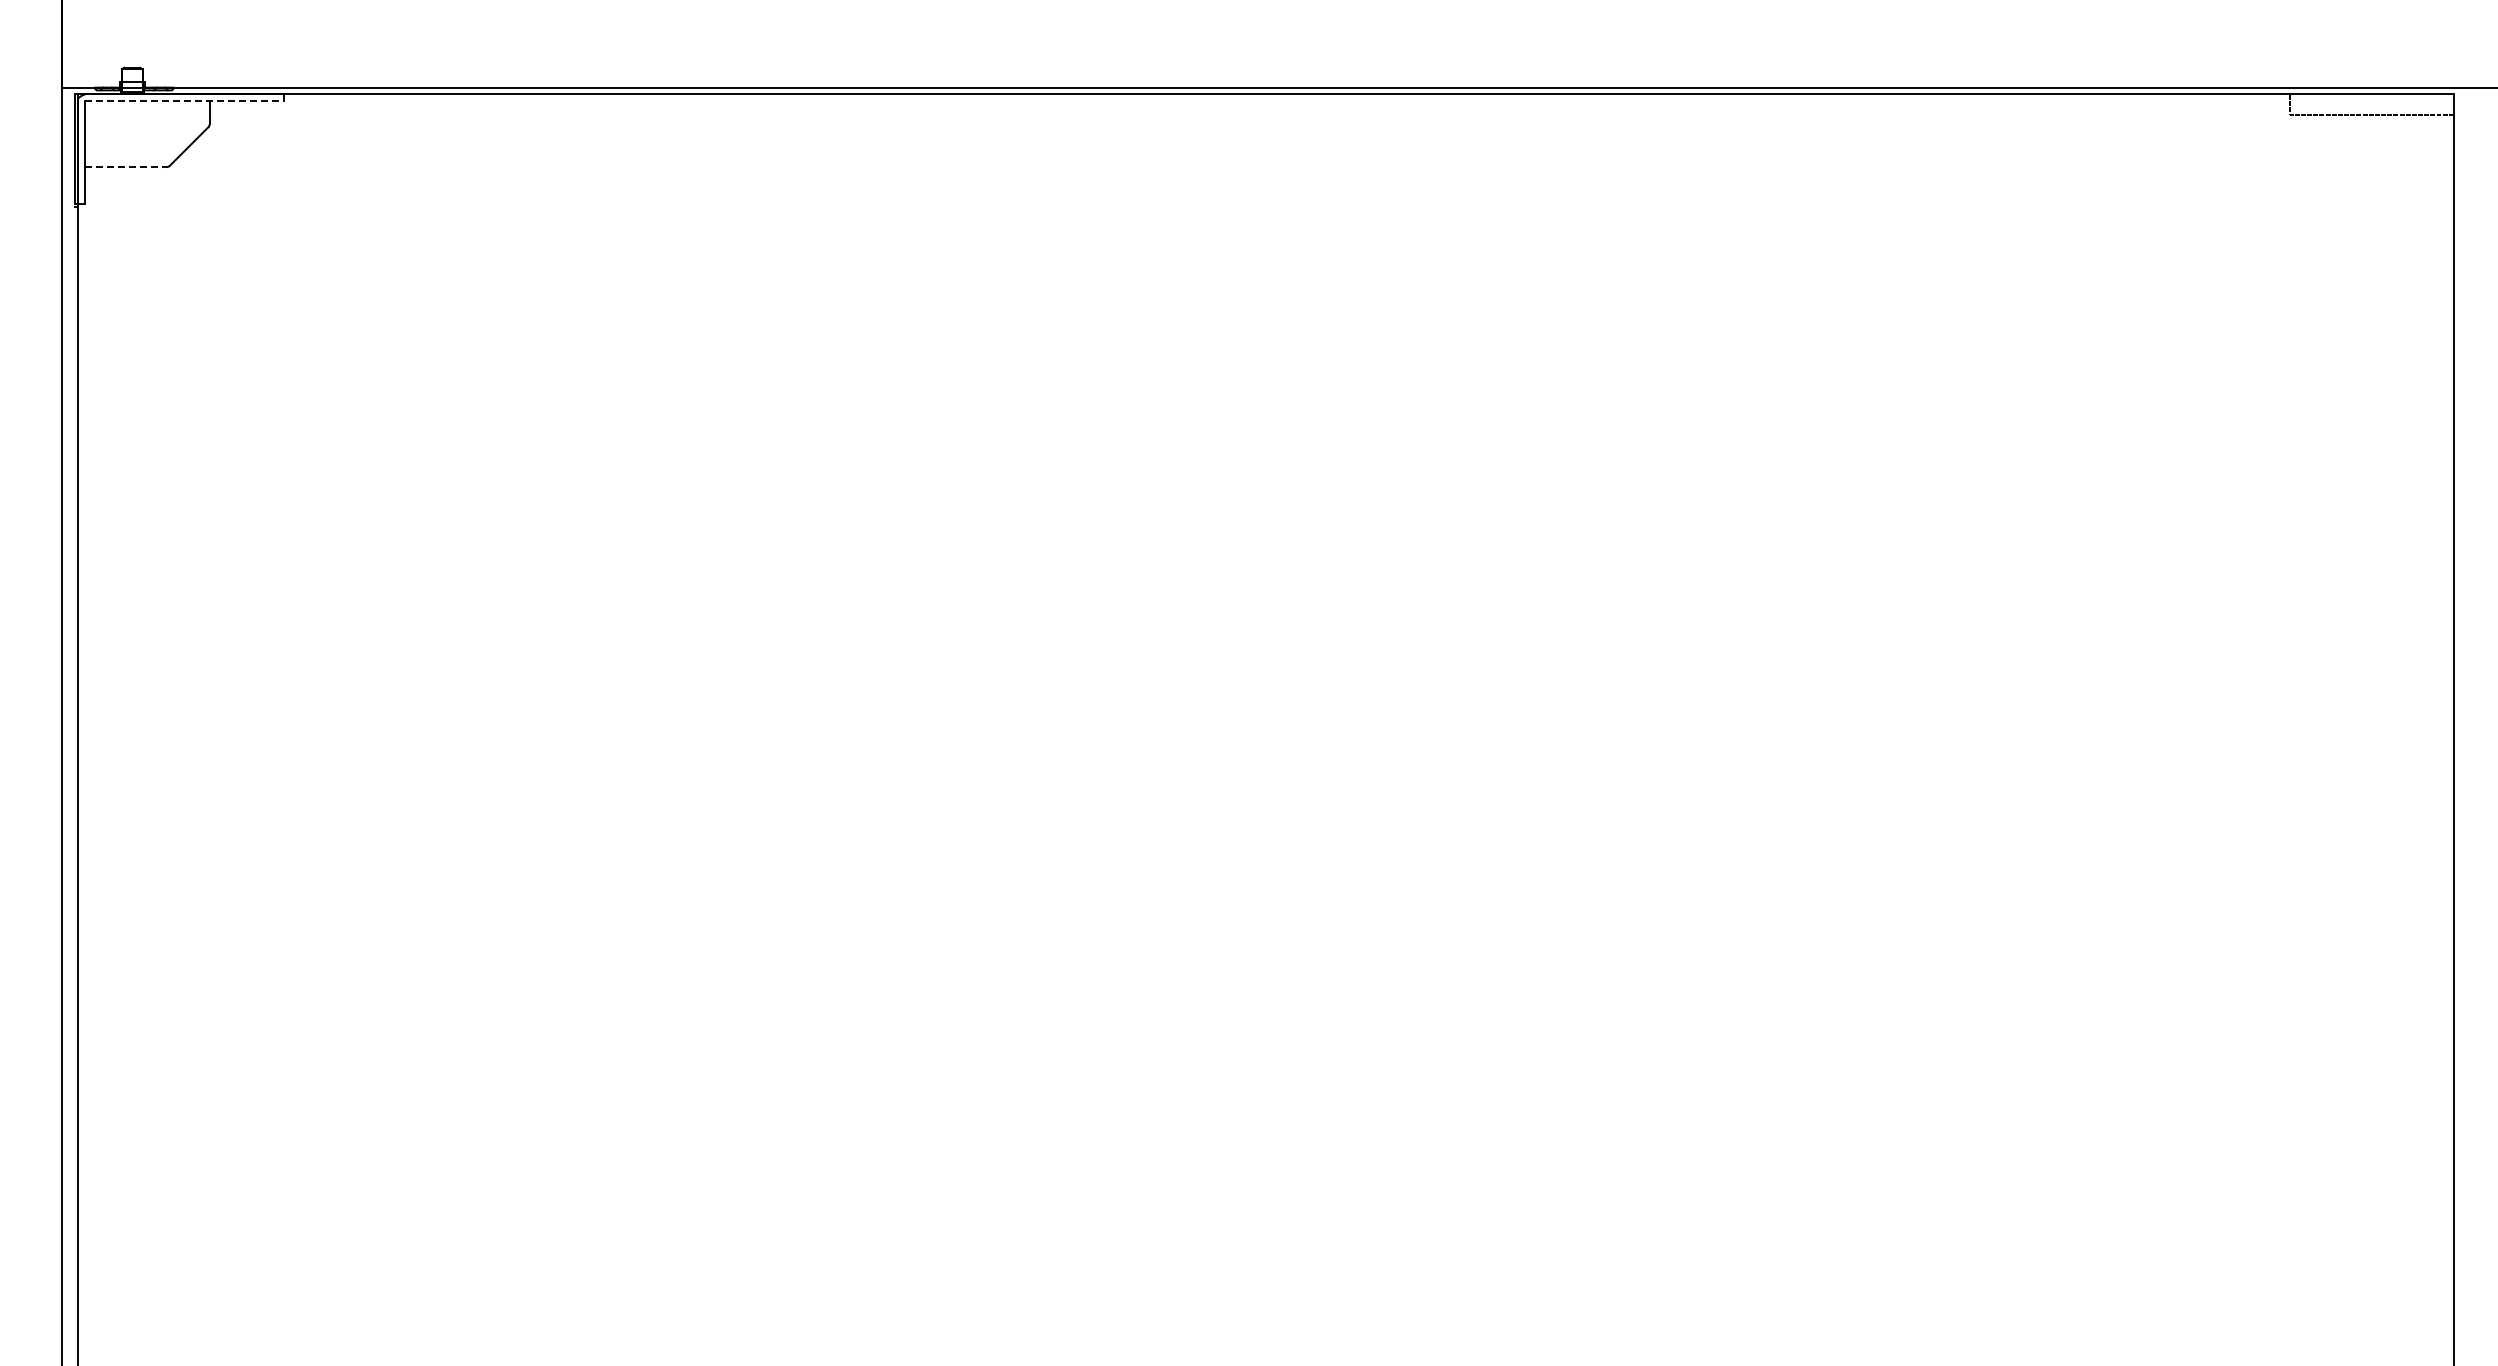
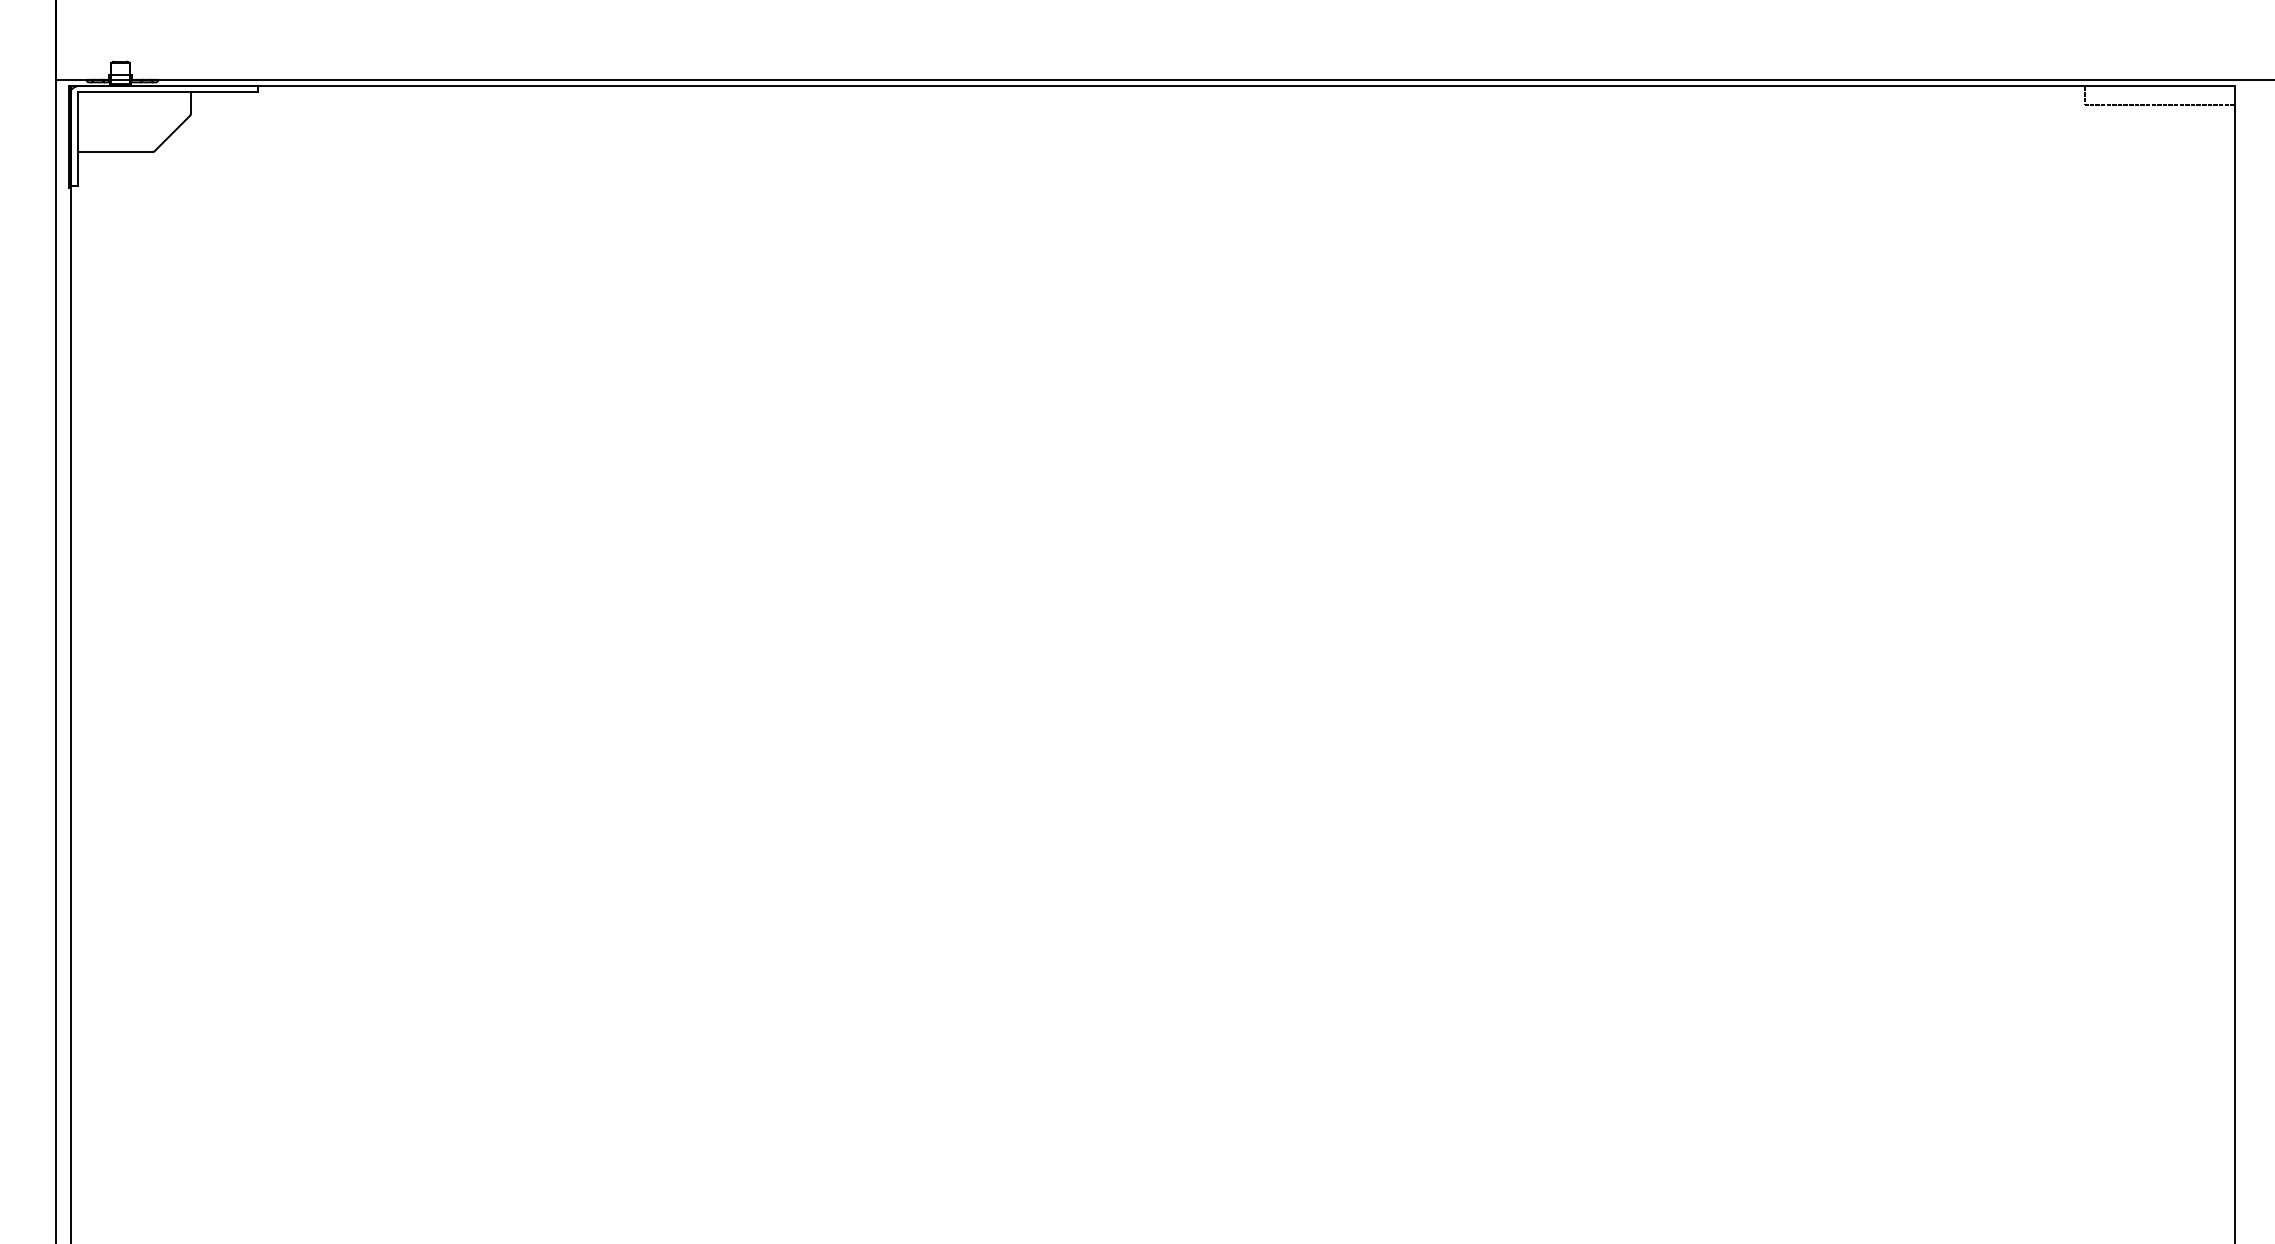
line: (184, 101) -> (168, 92), dashed -> solid
line: (125, 167) -> (114, 152), dashed -> solid

